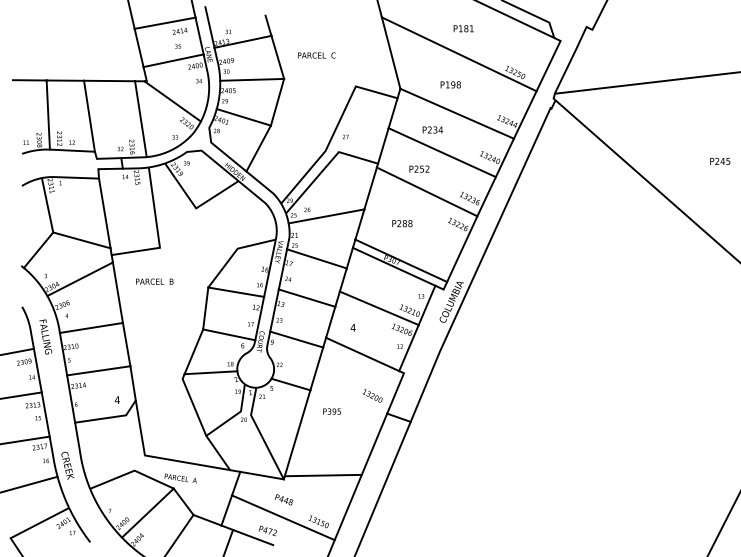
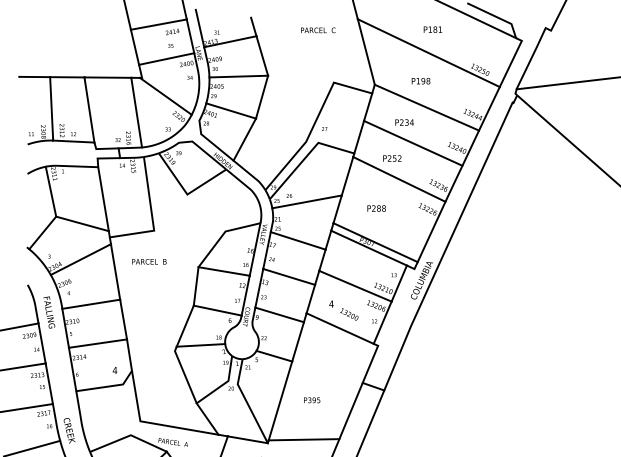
text: (316, 55) -> (318, 30), moved
text: (372, 395) -> (349, 313), moved
text: (331, 411) -> (311, 400), moved

